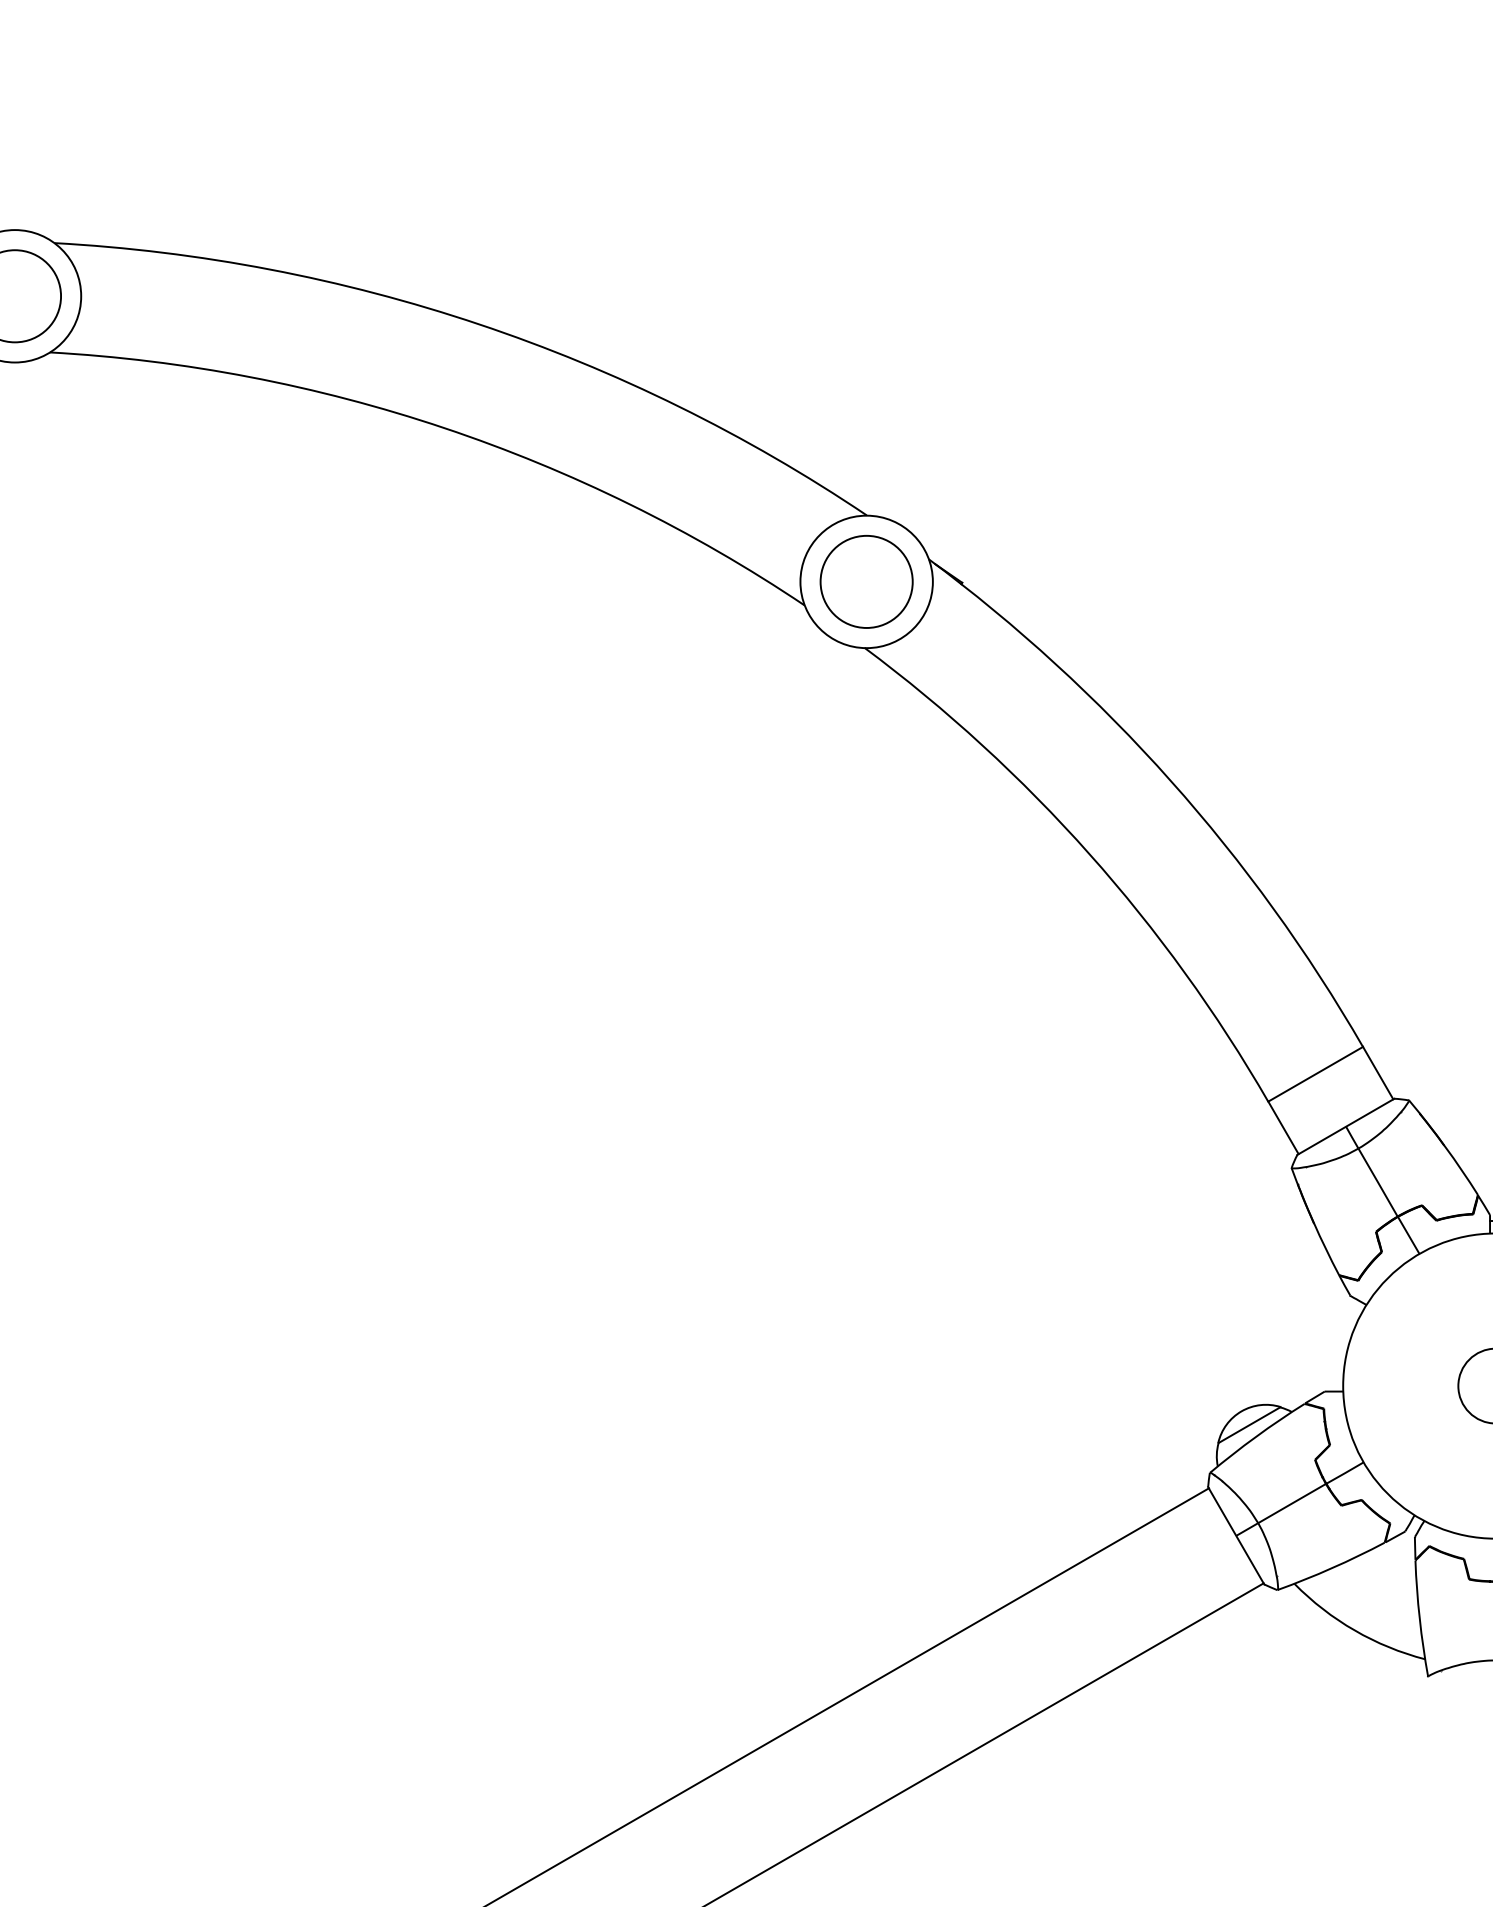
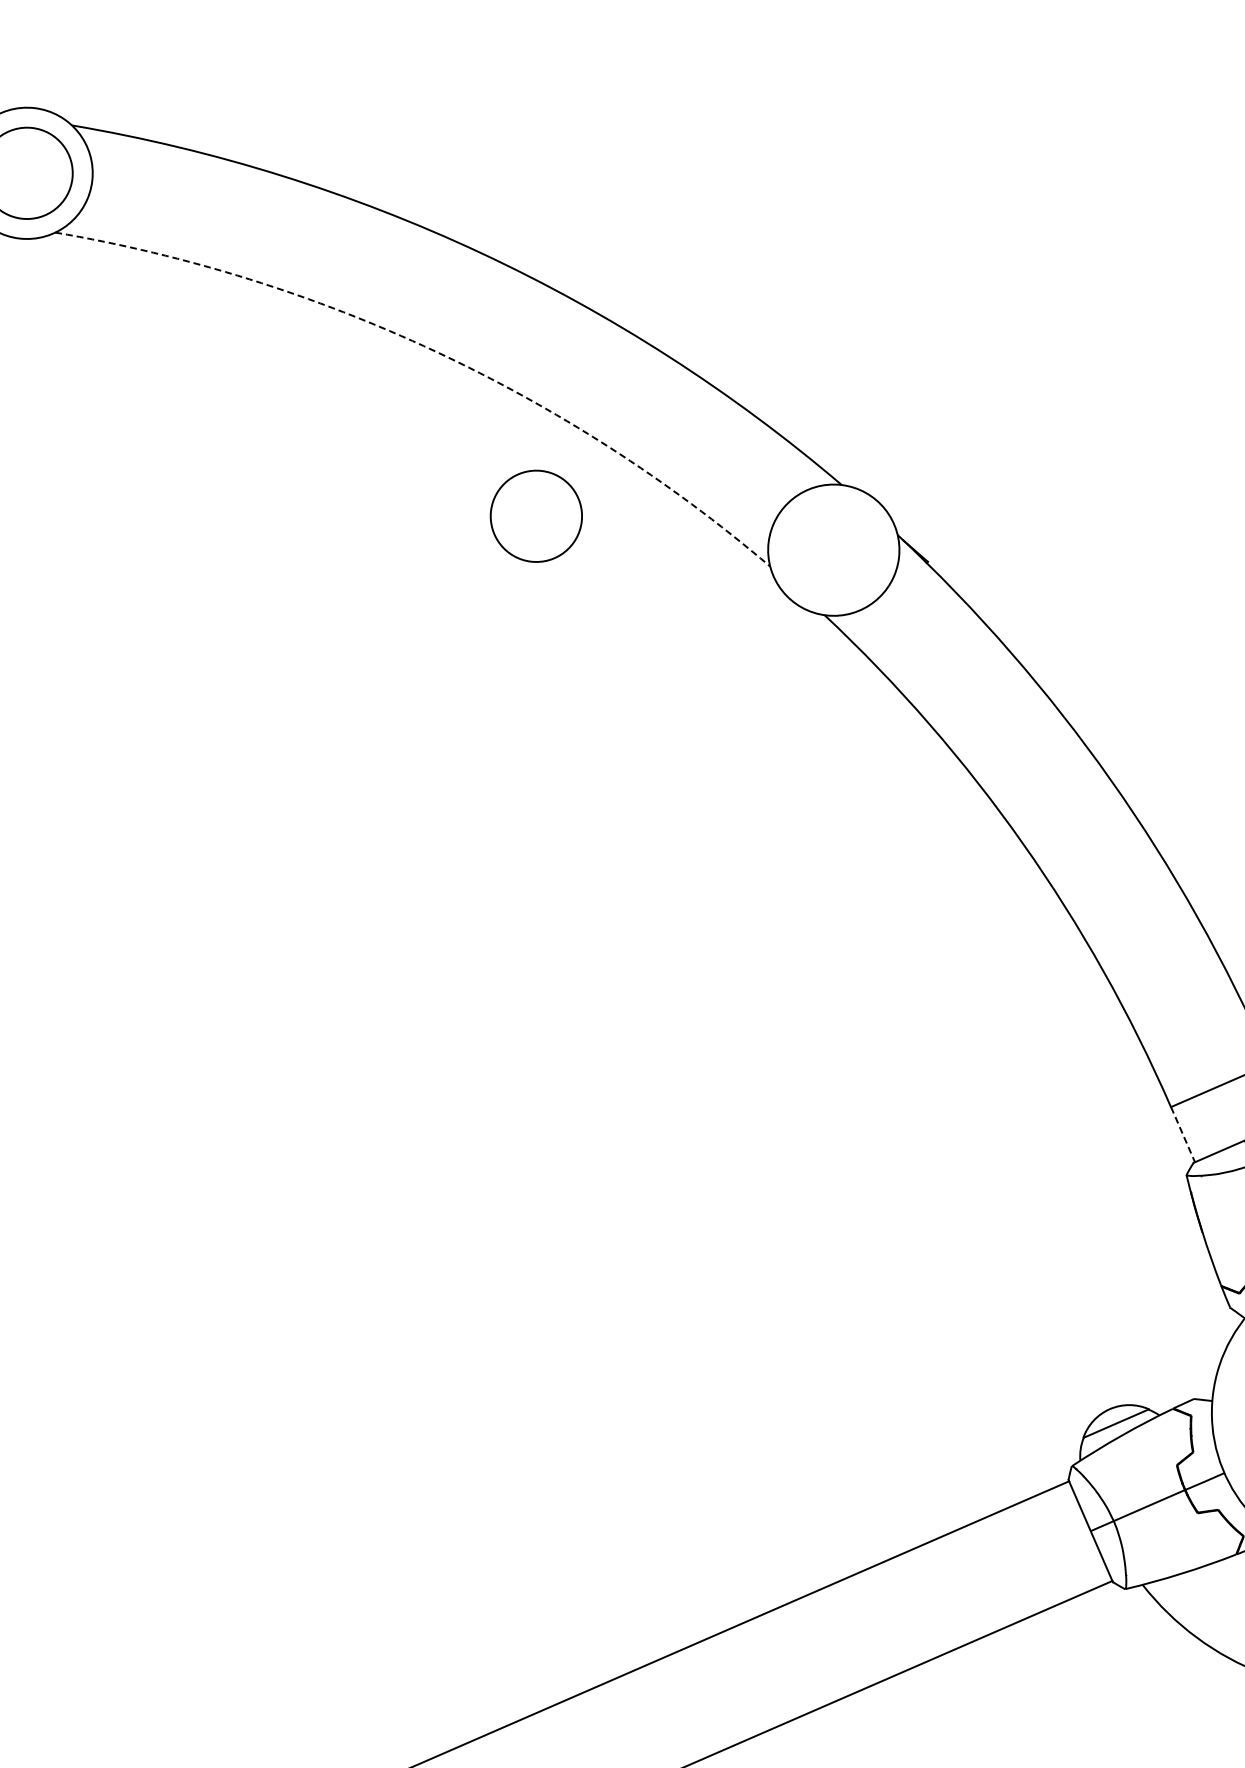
arc: (444, 428) -> (435, 351), solid -> dashed
circle: (866, 581) -> (536, 515), moved
line: (1283, 1128) -> (1182, 1135), solid -> dashed

